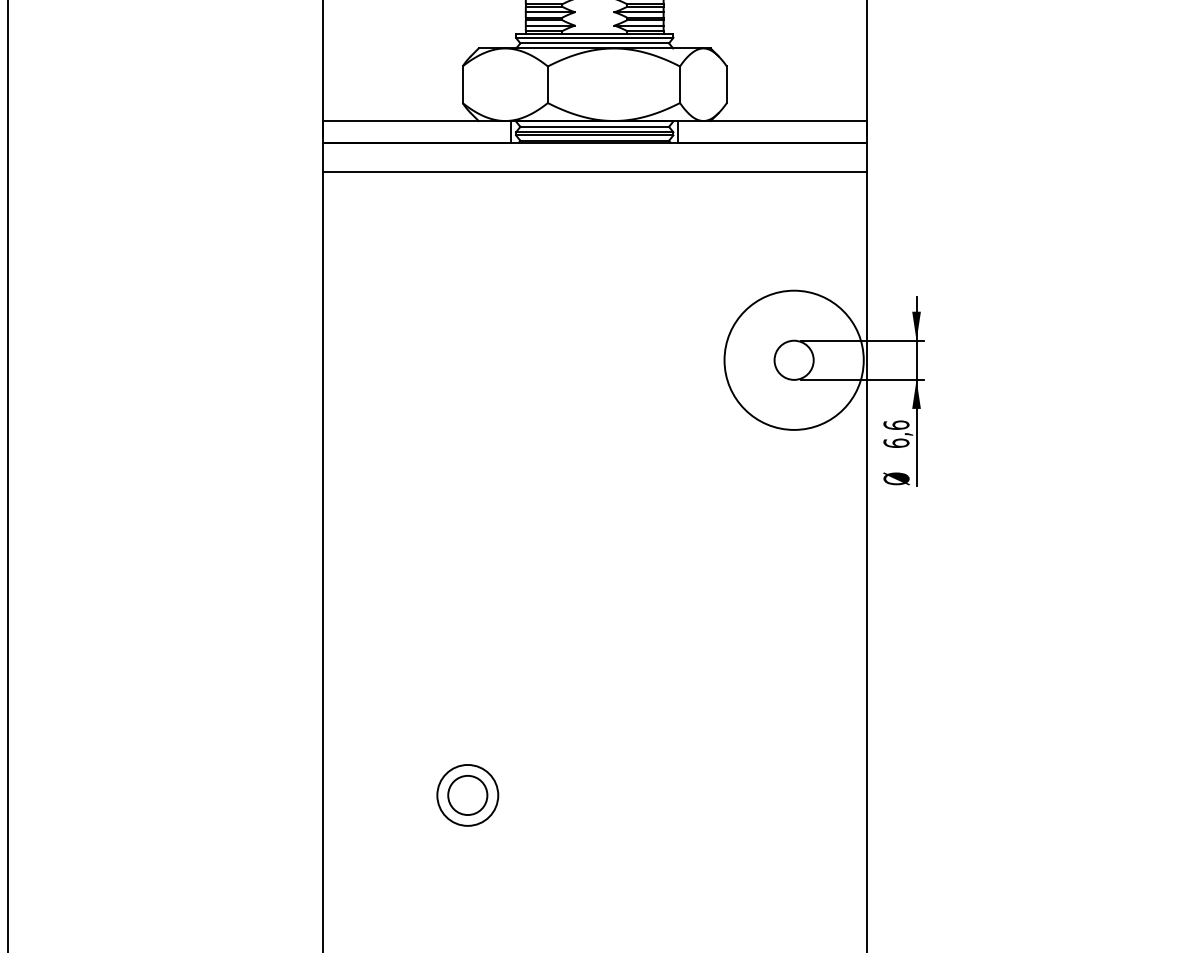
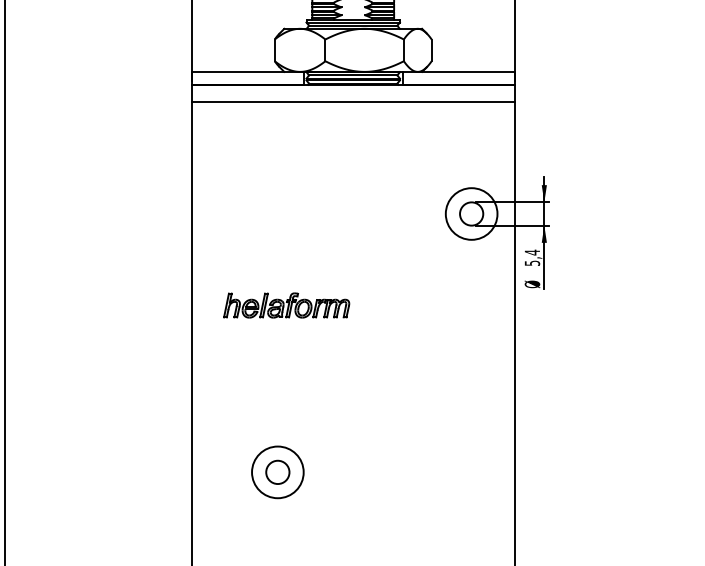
circle: (793, 359) -> (471, 213), size x0.62
text: (896, 433) -> (532, 257), 6,6 -> 5,4
part: (482, 514) -> (286, 305), added
circle: (467, 795) -> (277, 472), size x1.43

